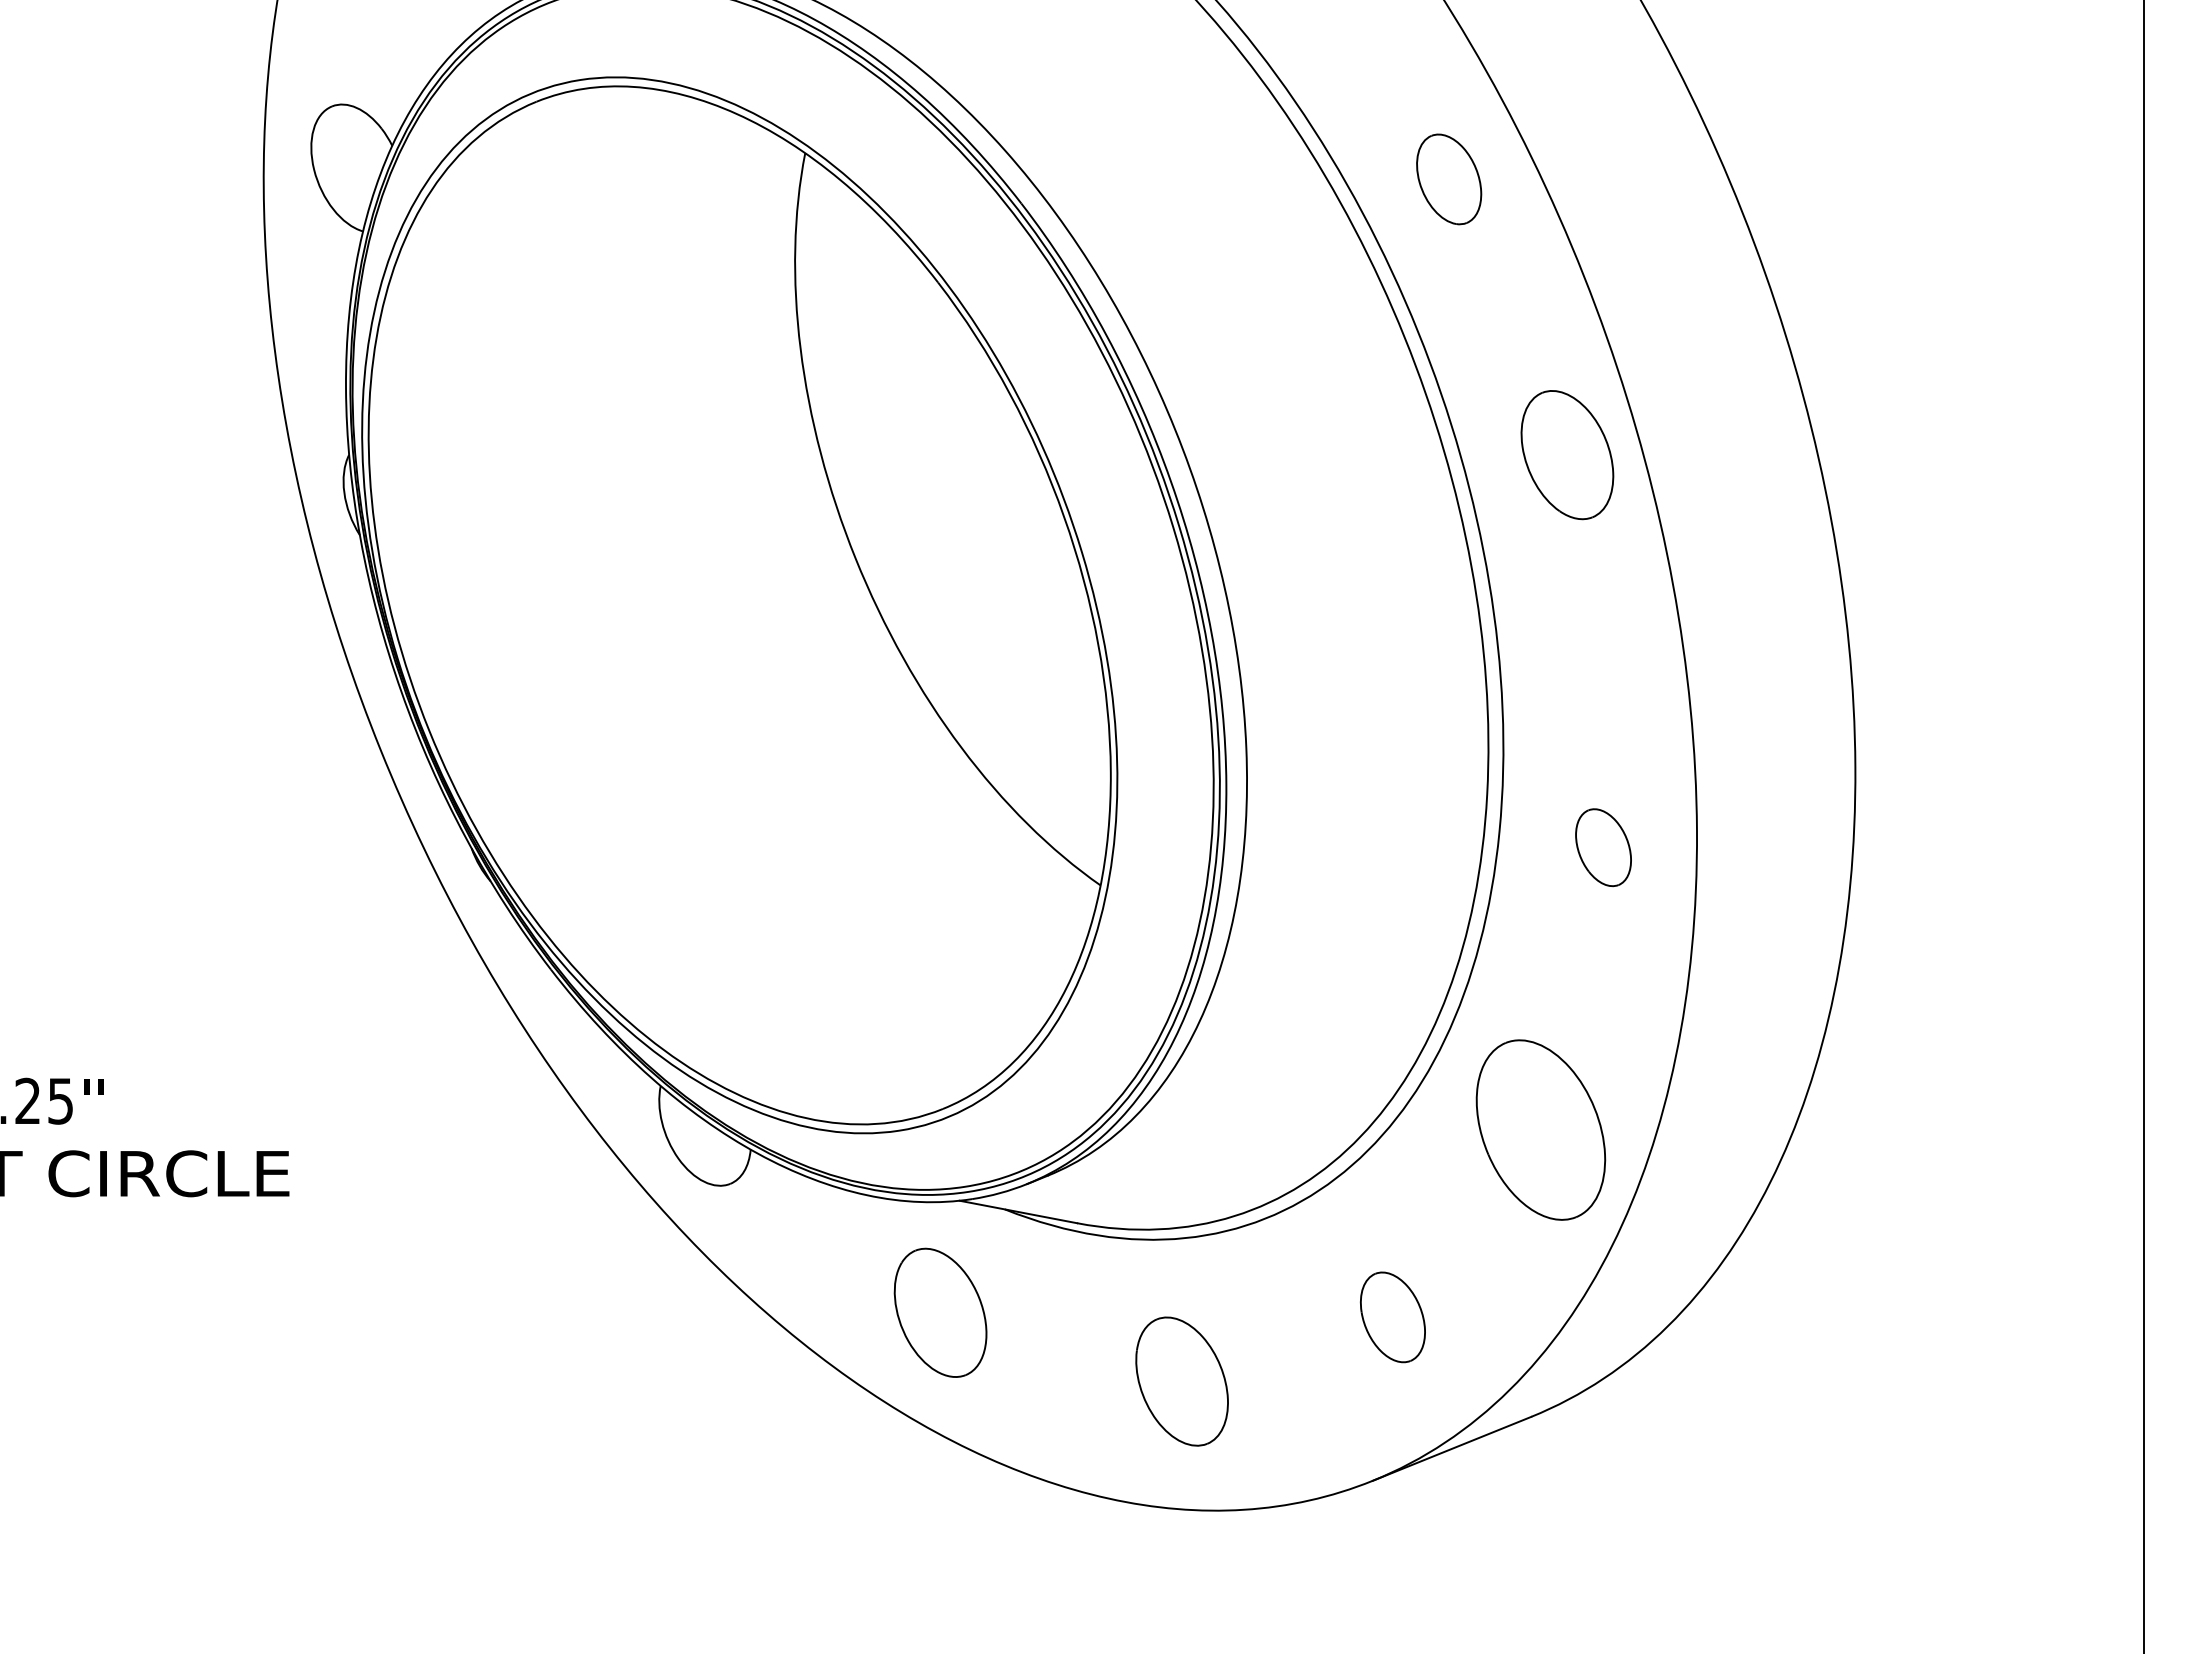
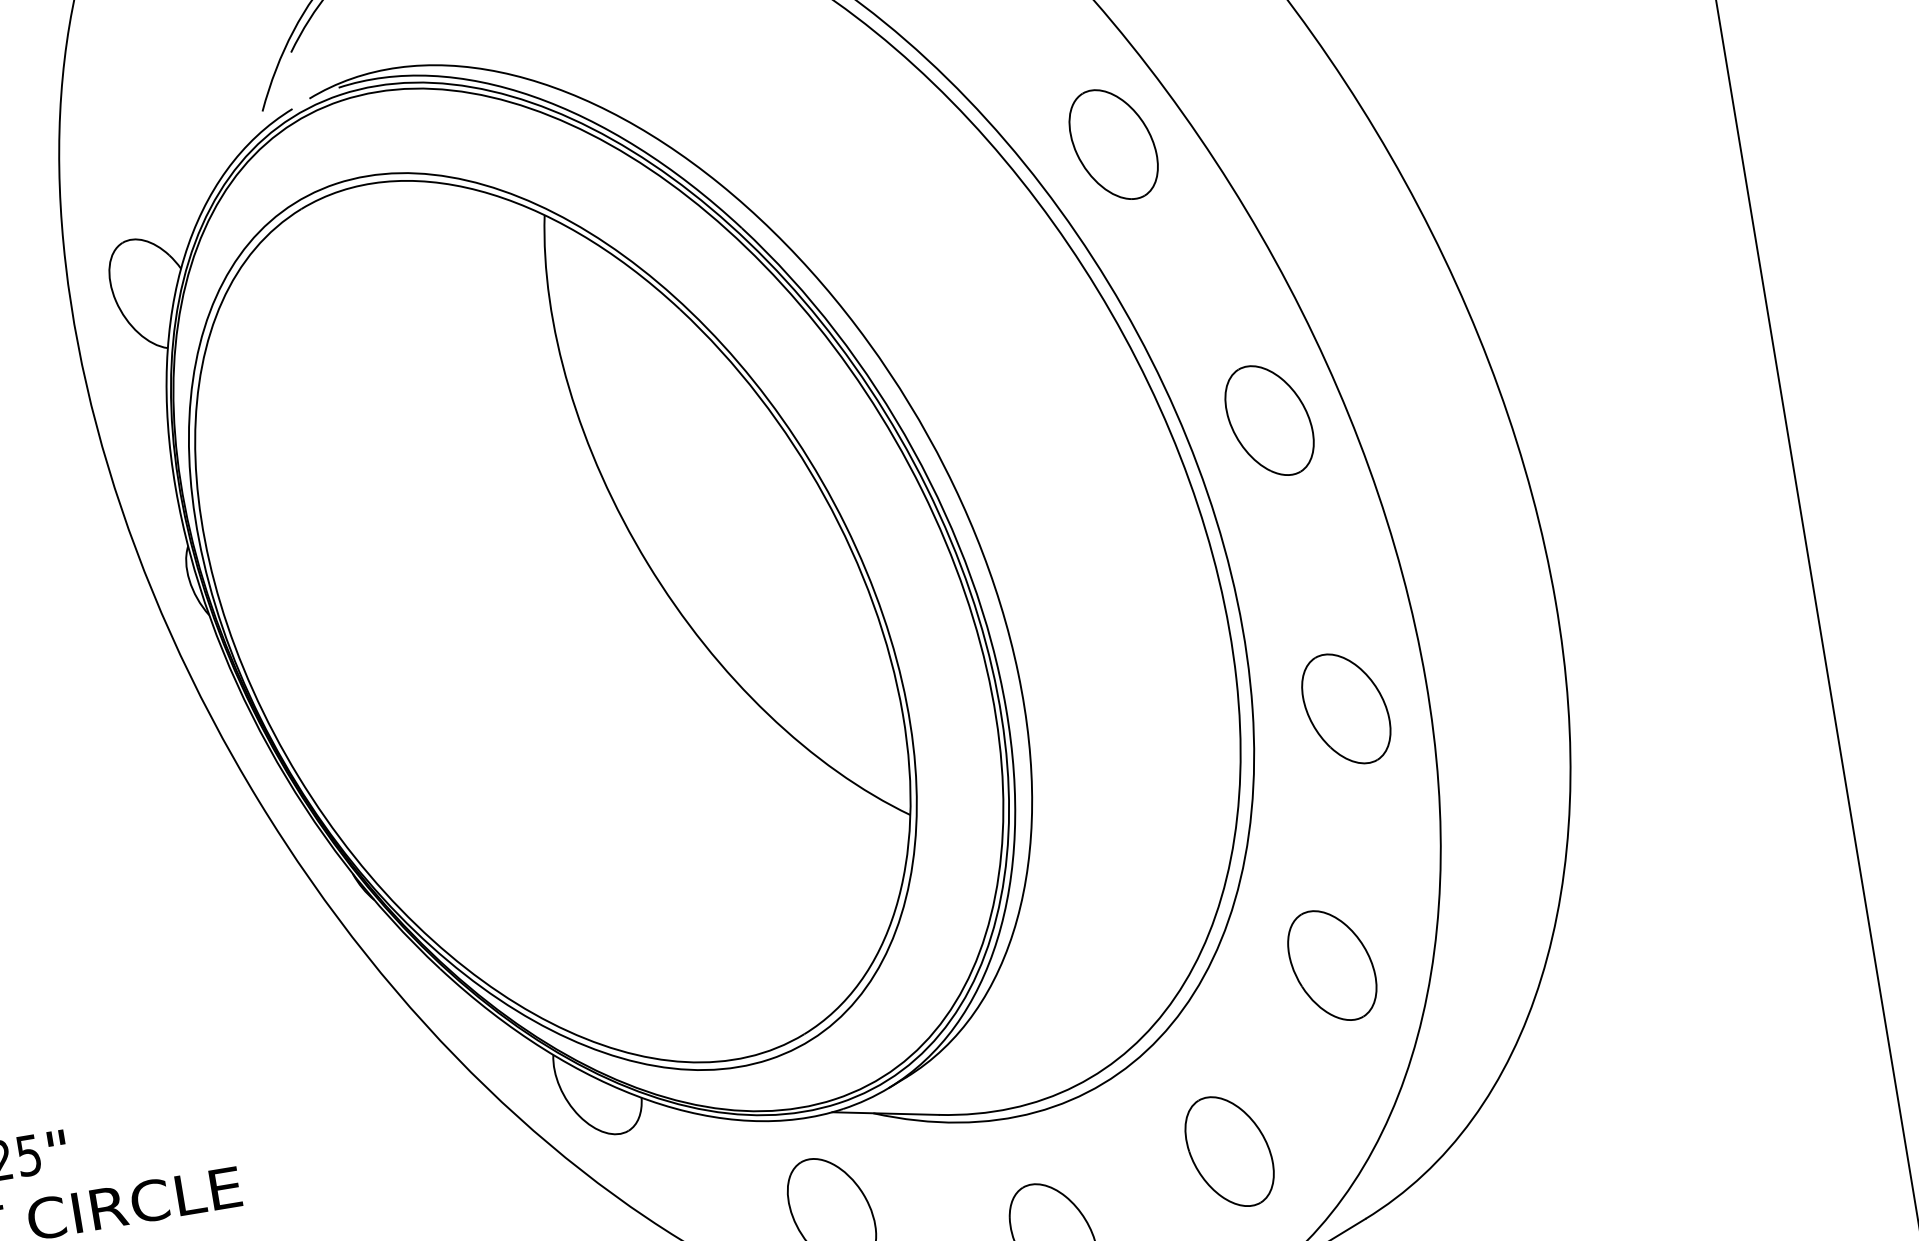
part: (1448, 179) -> (1113, 144), size x1.43
part: (1567, 455) -> (1269, 420), moved
part: (1603, 847) -> (1346, 708), size x1.67
part: (1540, 1129) -> (1331, 965), size x0.71
part: (1392, 1317) -> (1229, 1151), size x1.43

